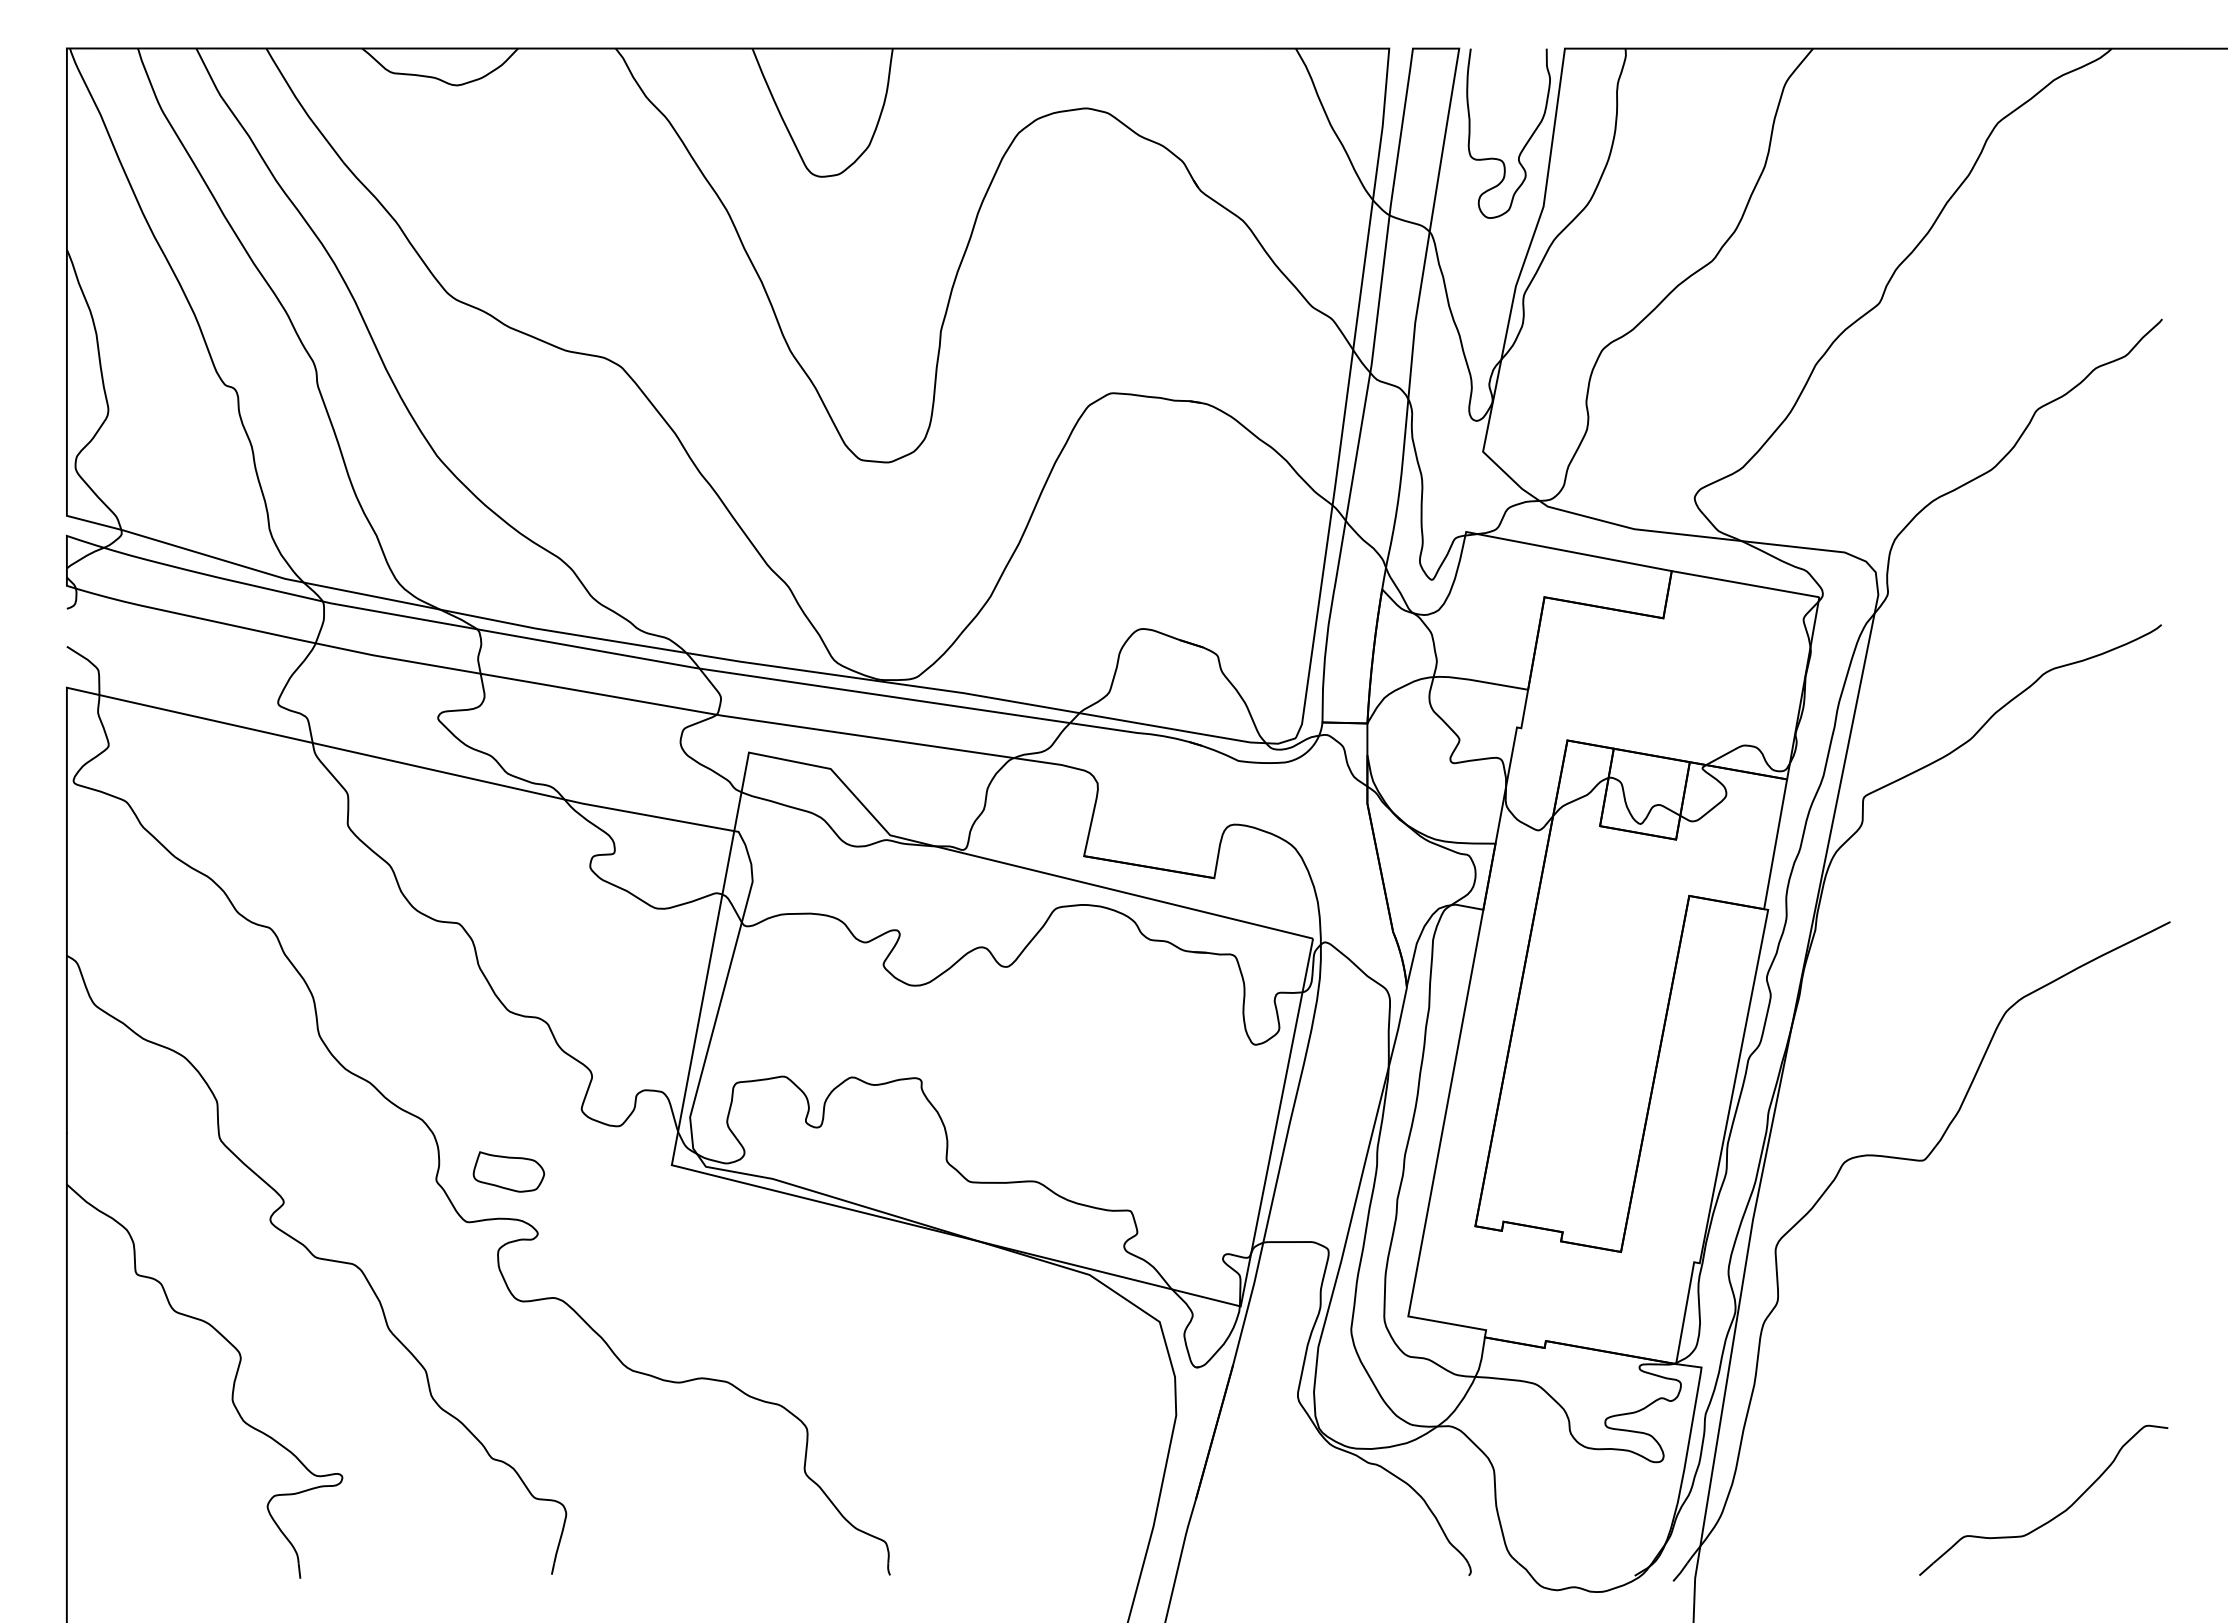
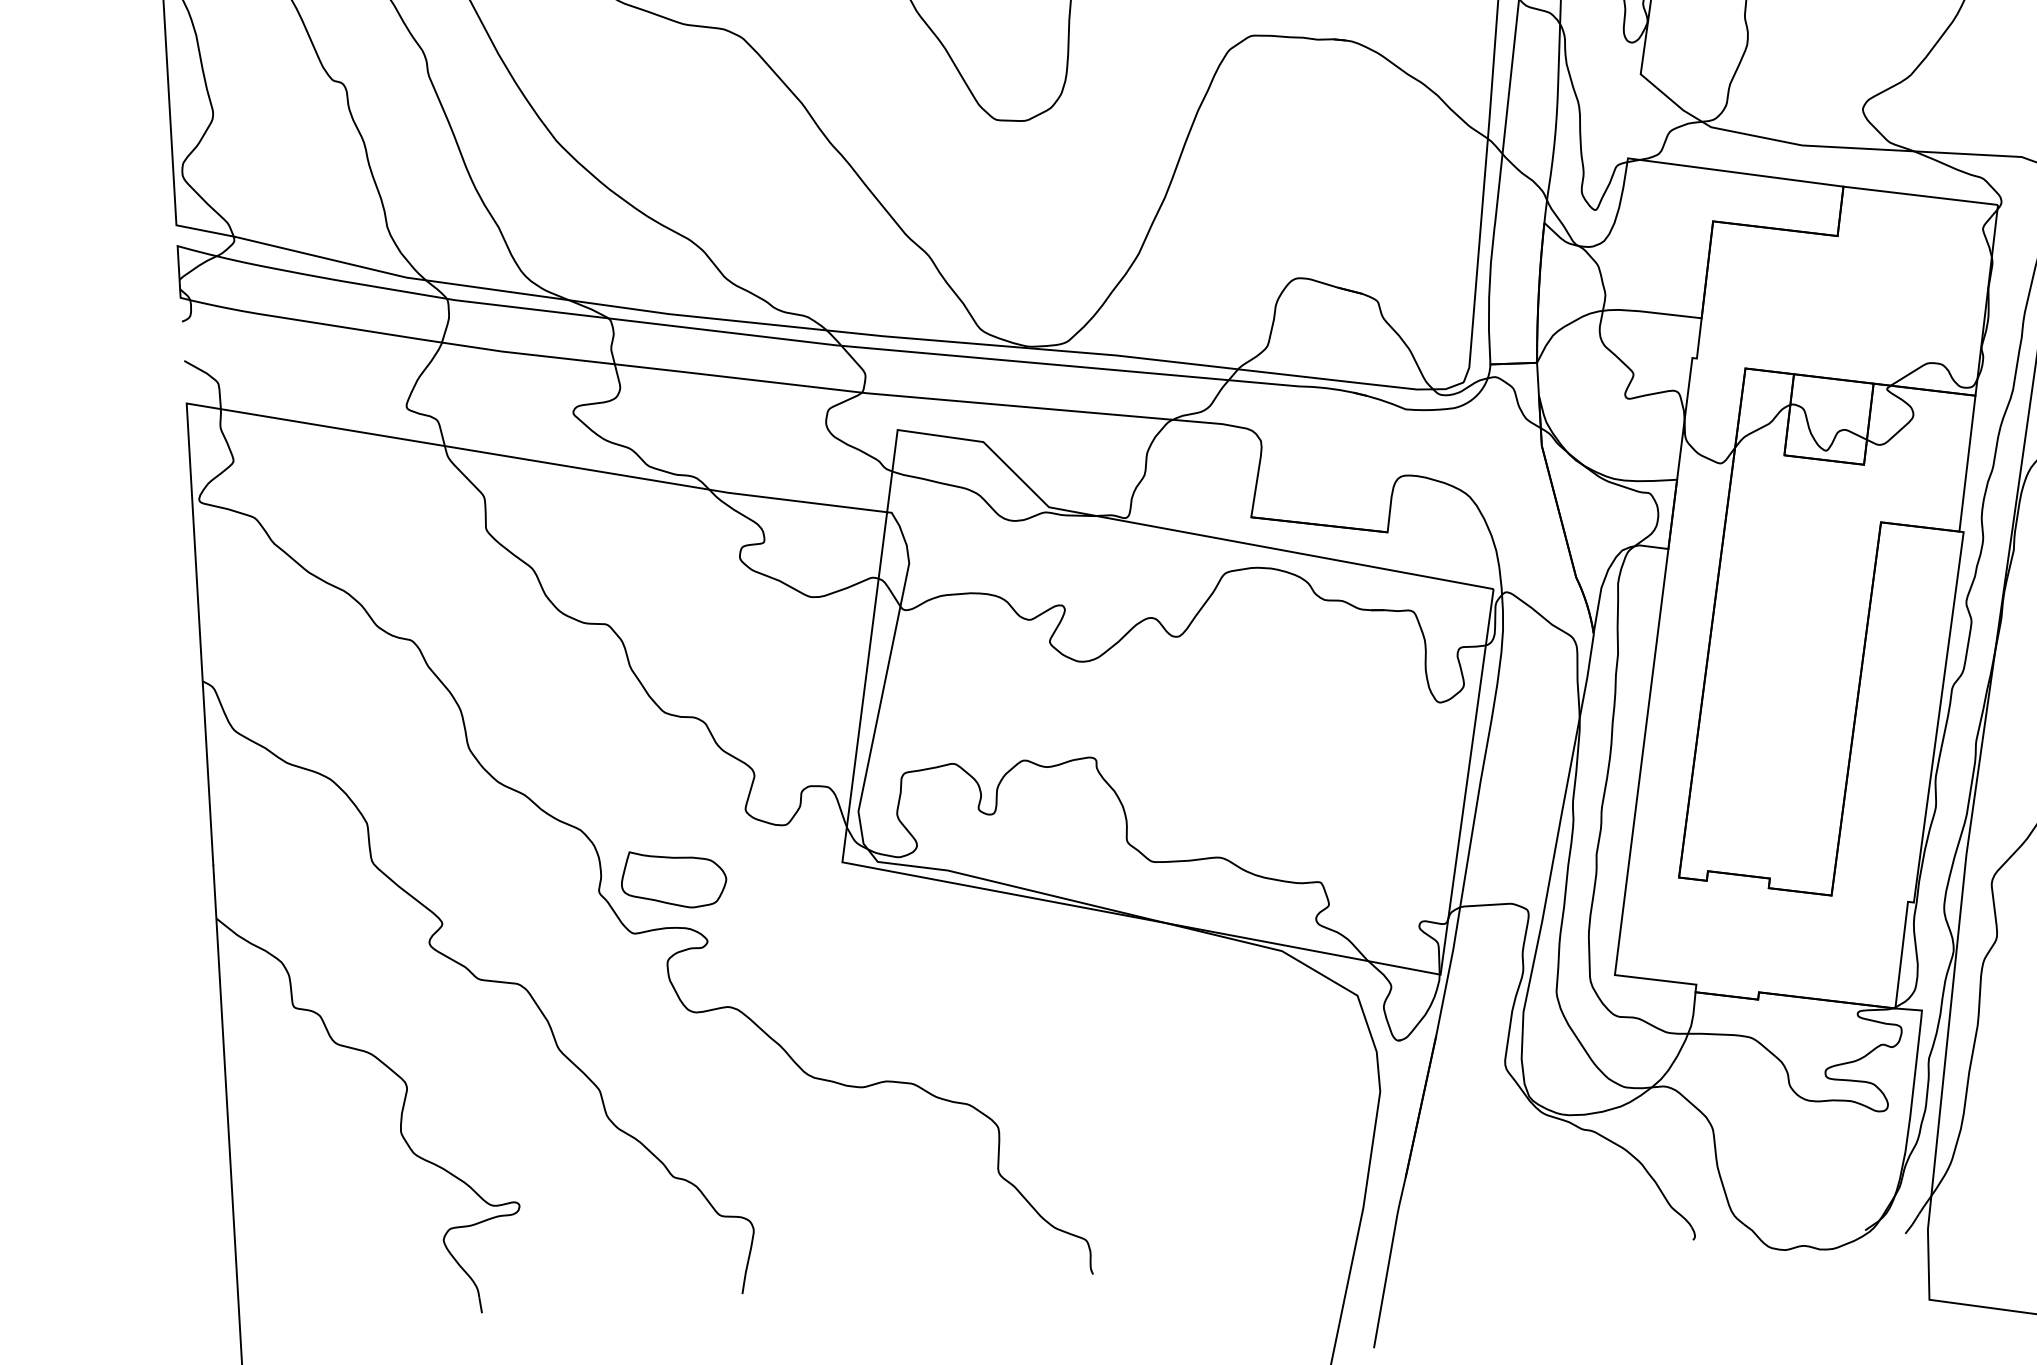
part: (508, 1171) -> (673, 878), size x1.43

